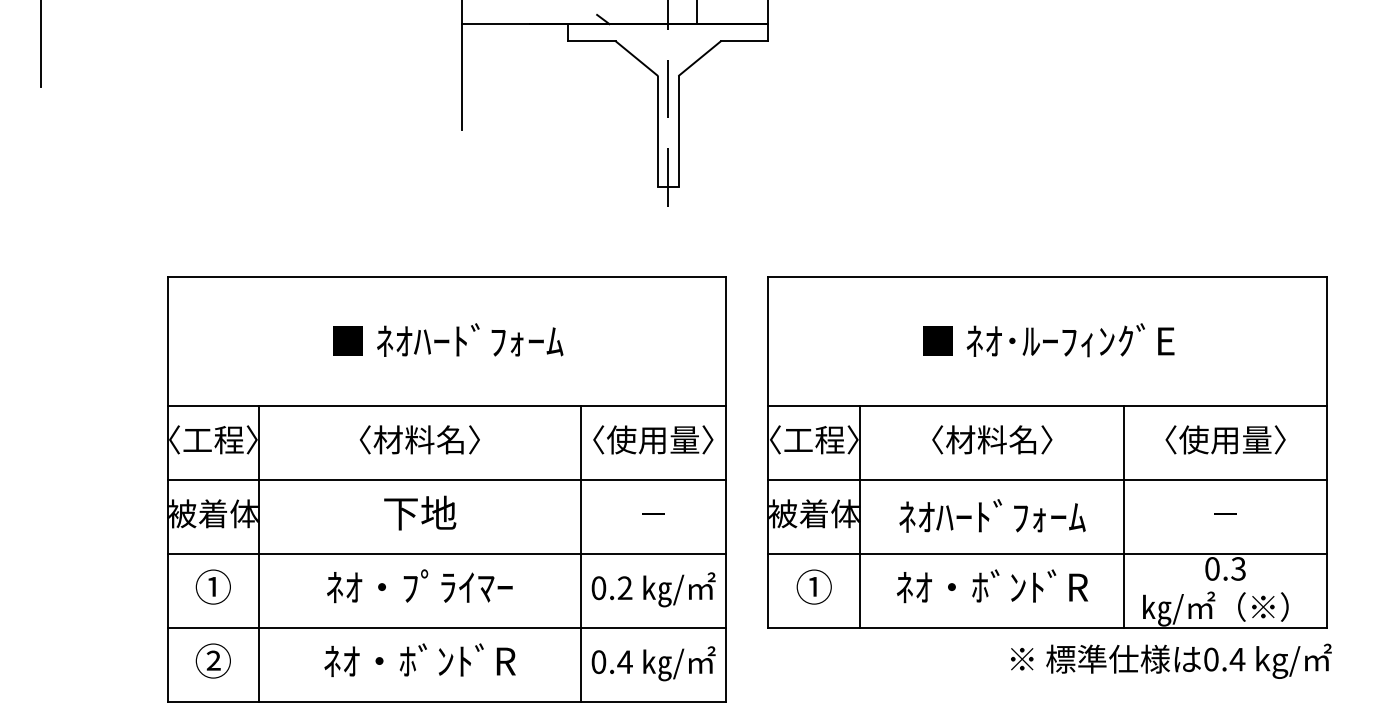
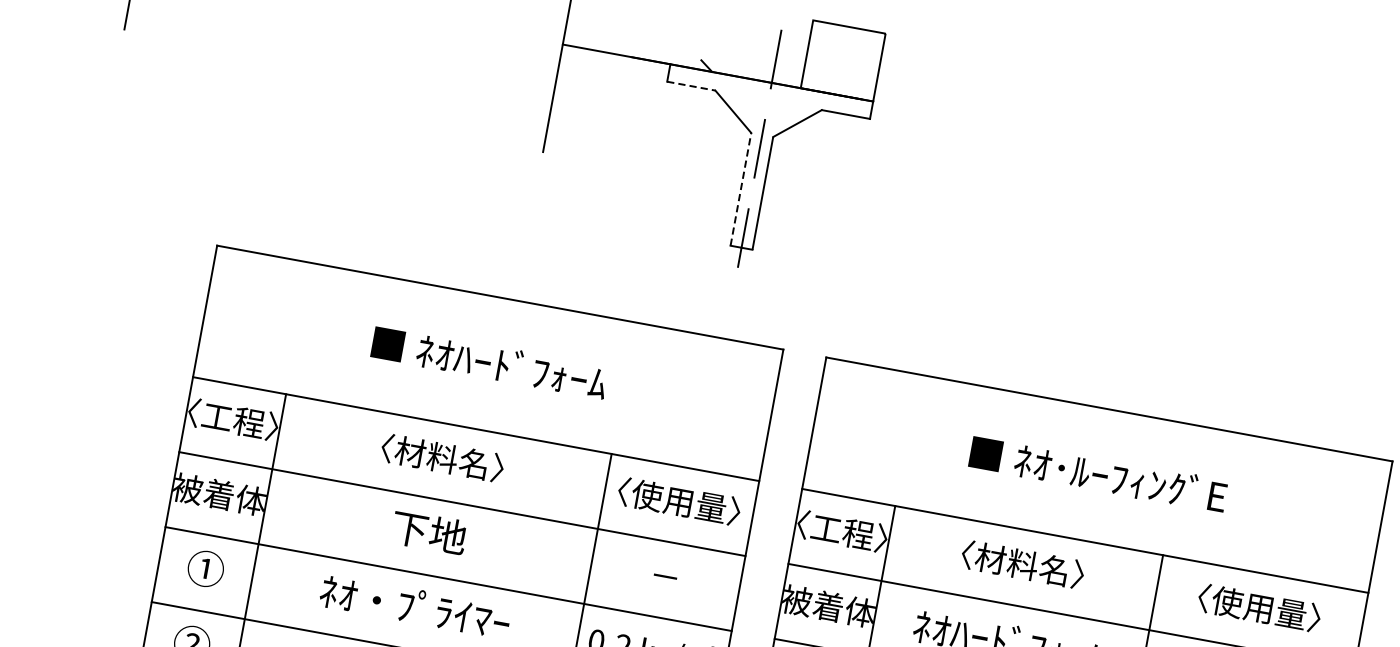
line: (592, 41) -> (691, 86), solid -> dashed
line: (657, 131) -> (740, 189), solid -> dashed

